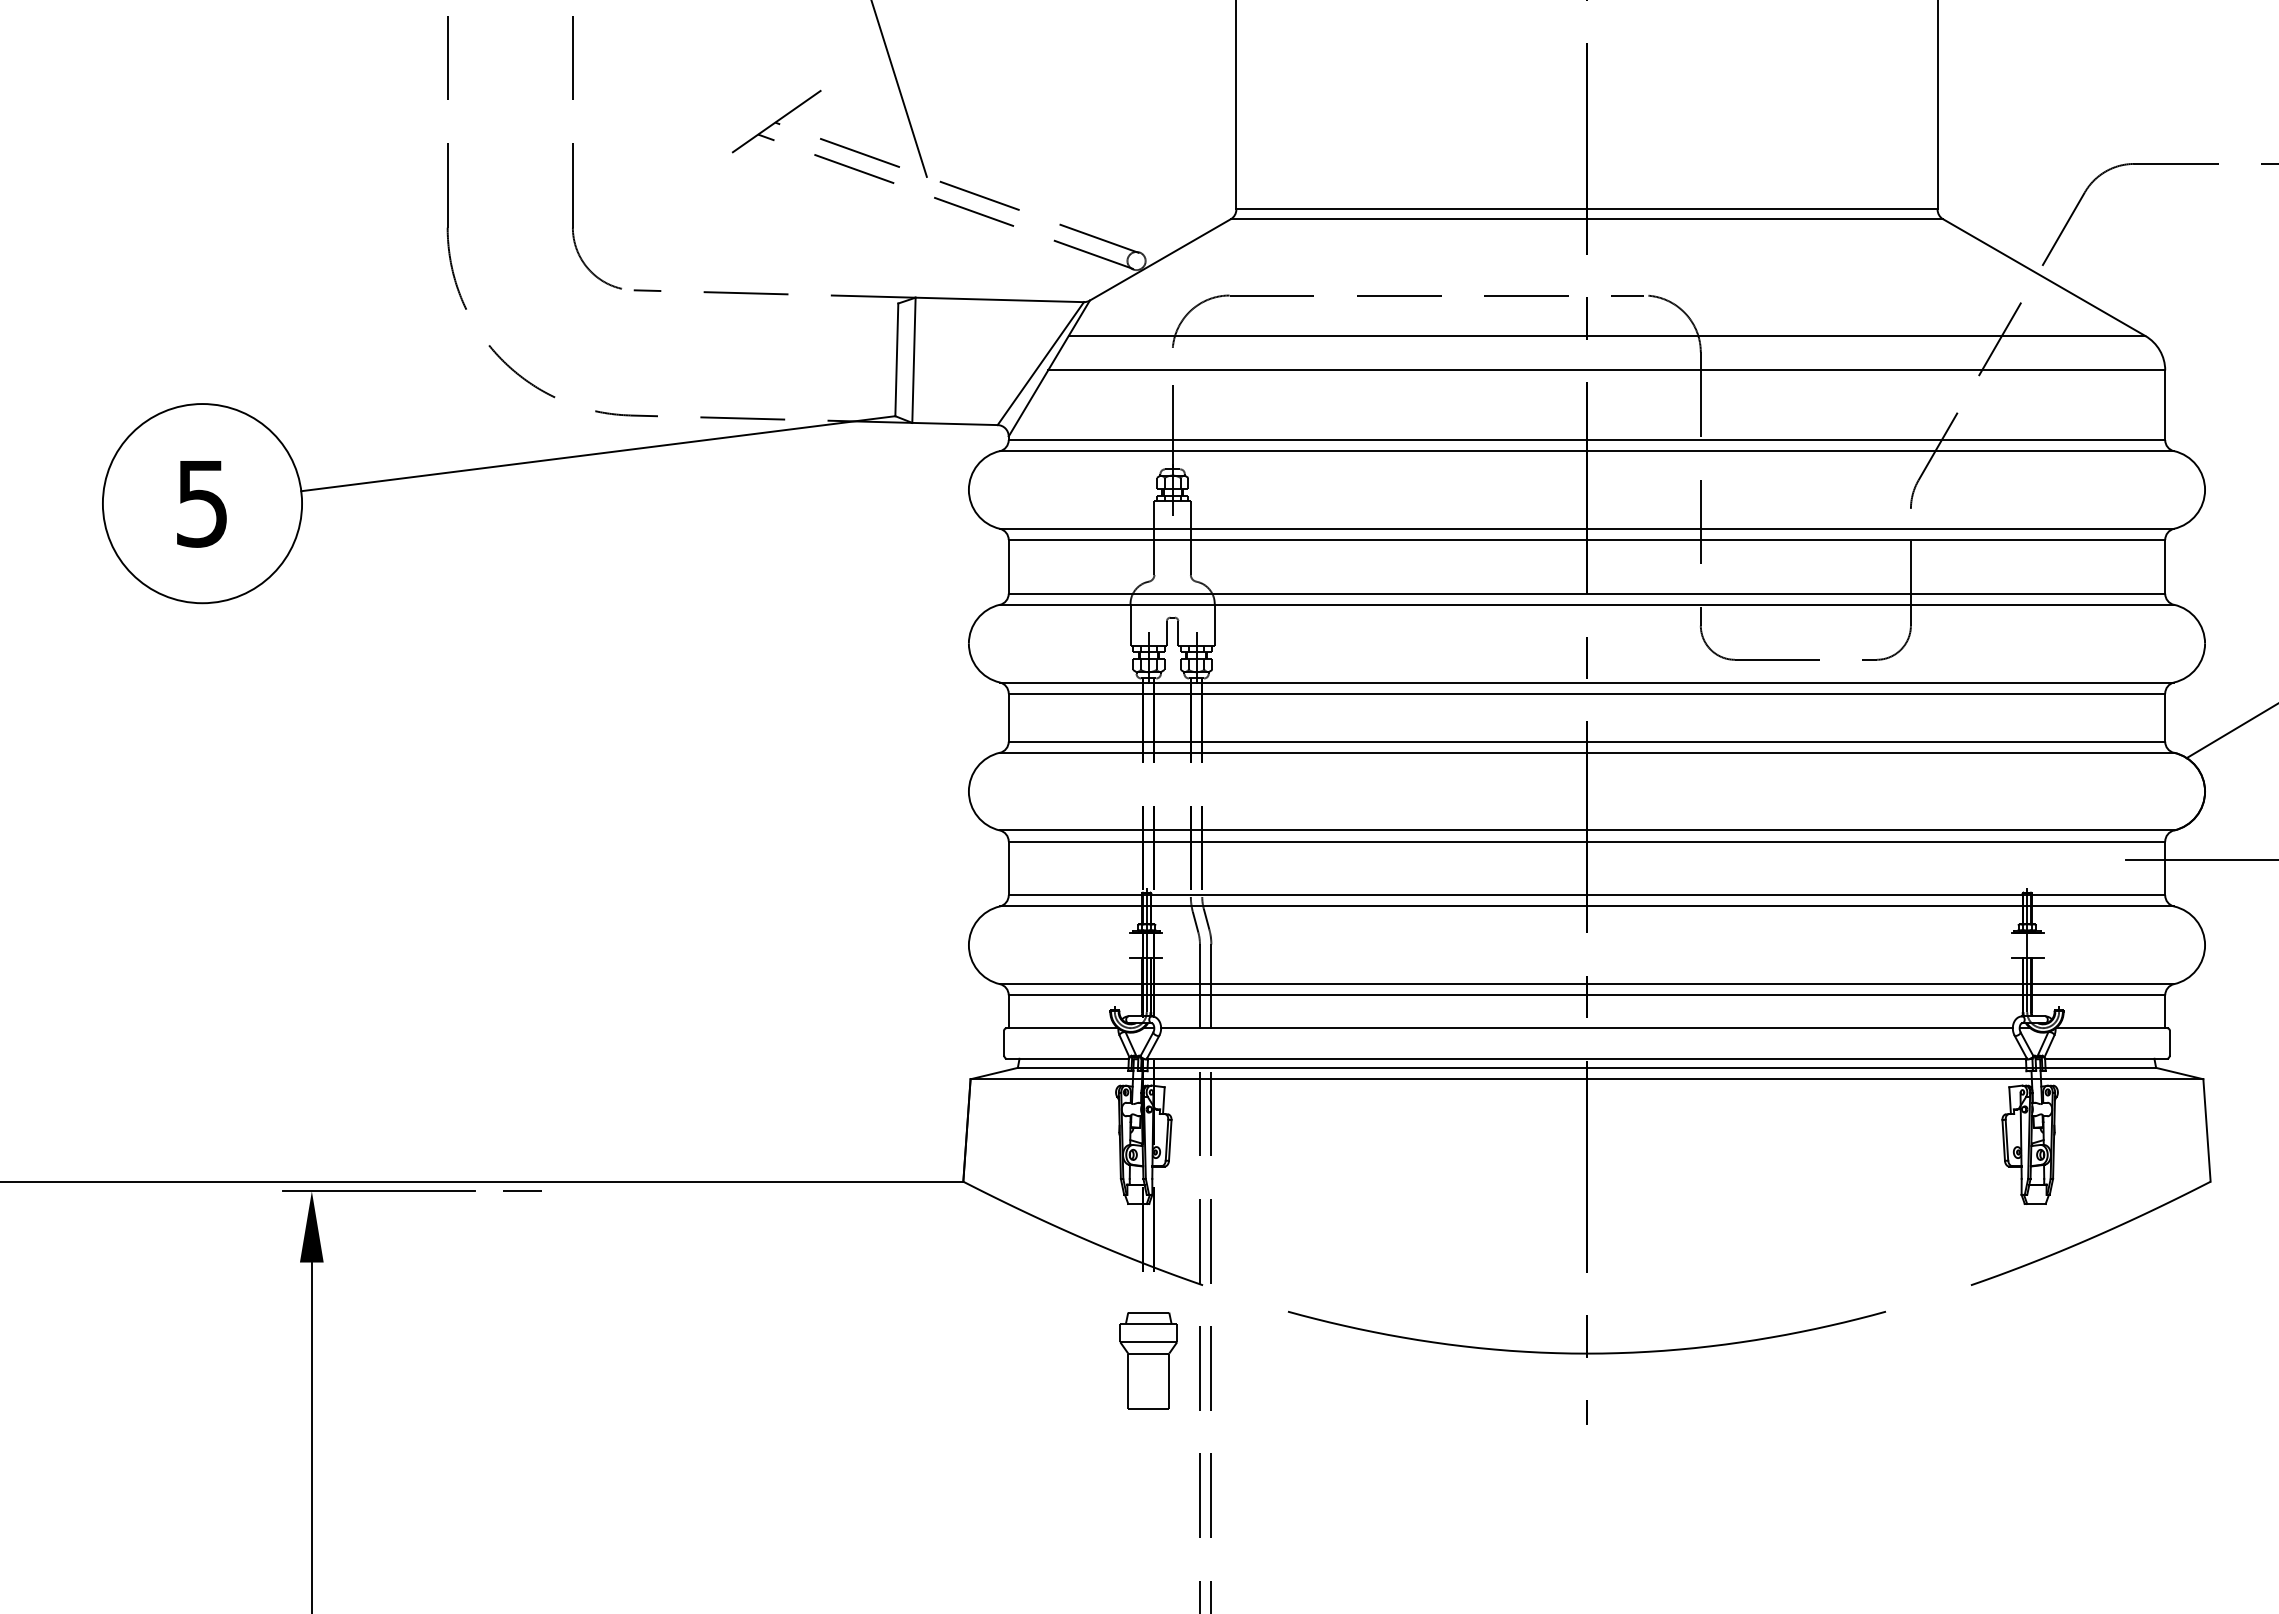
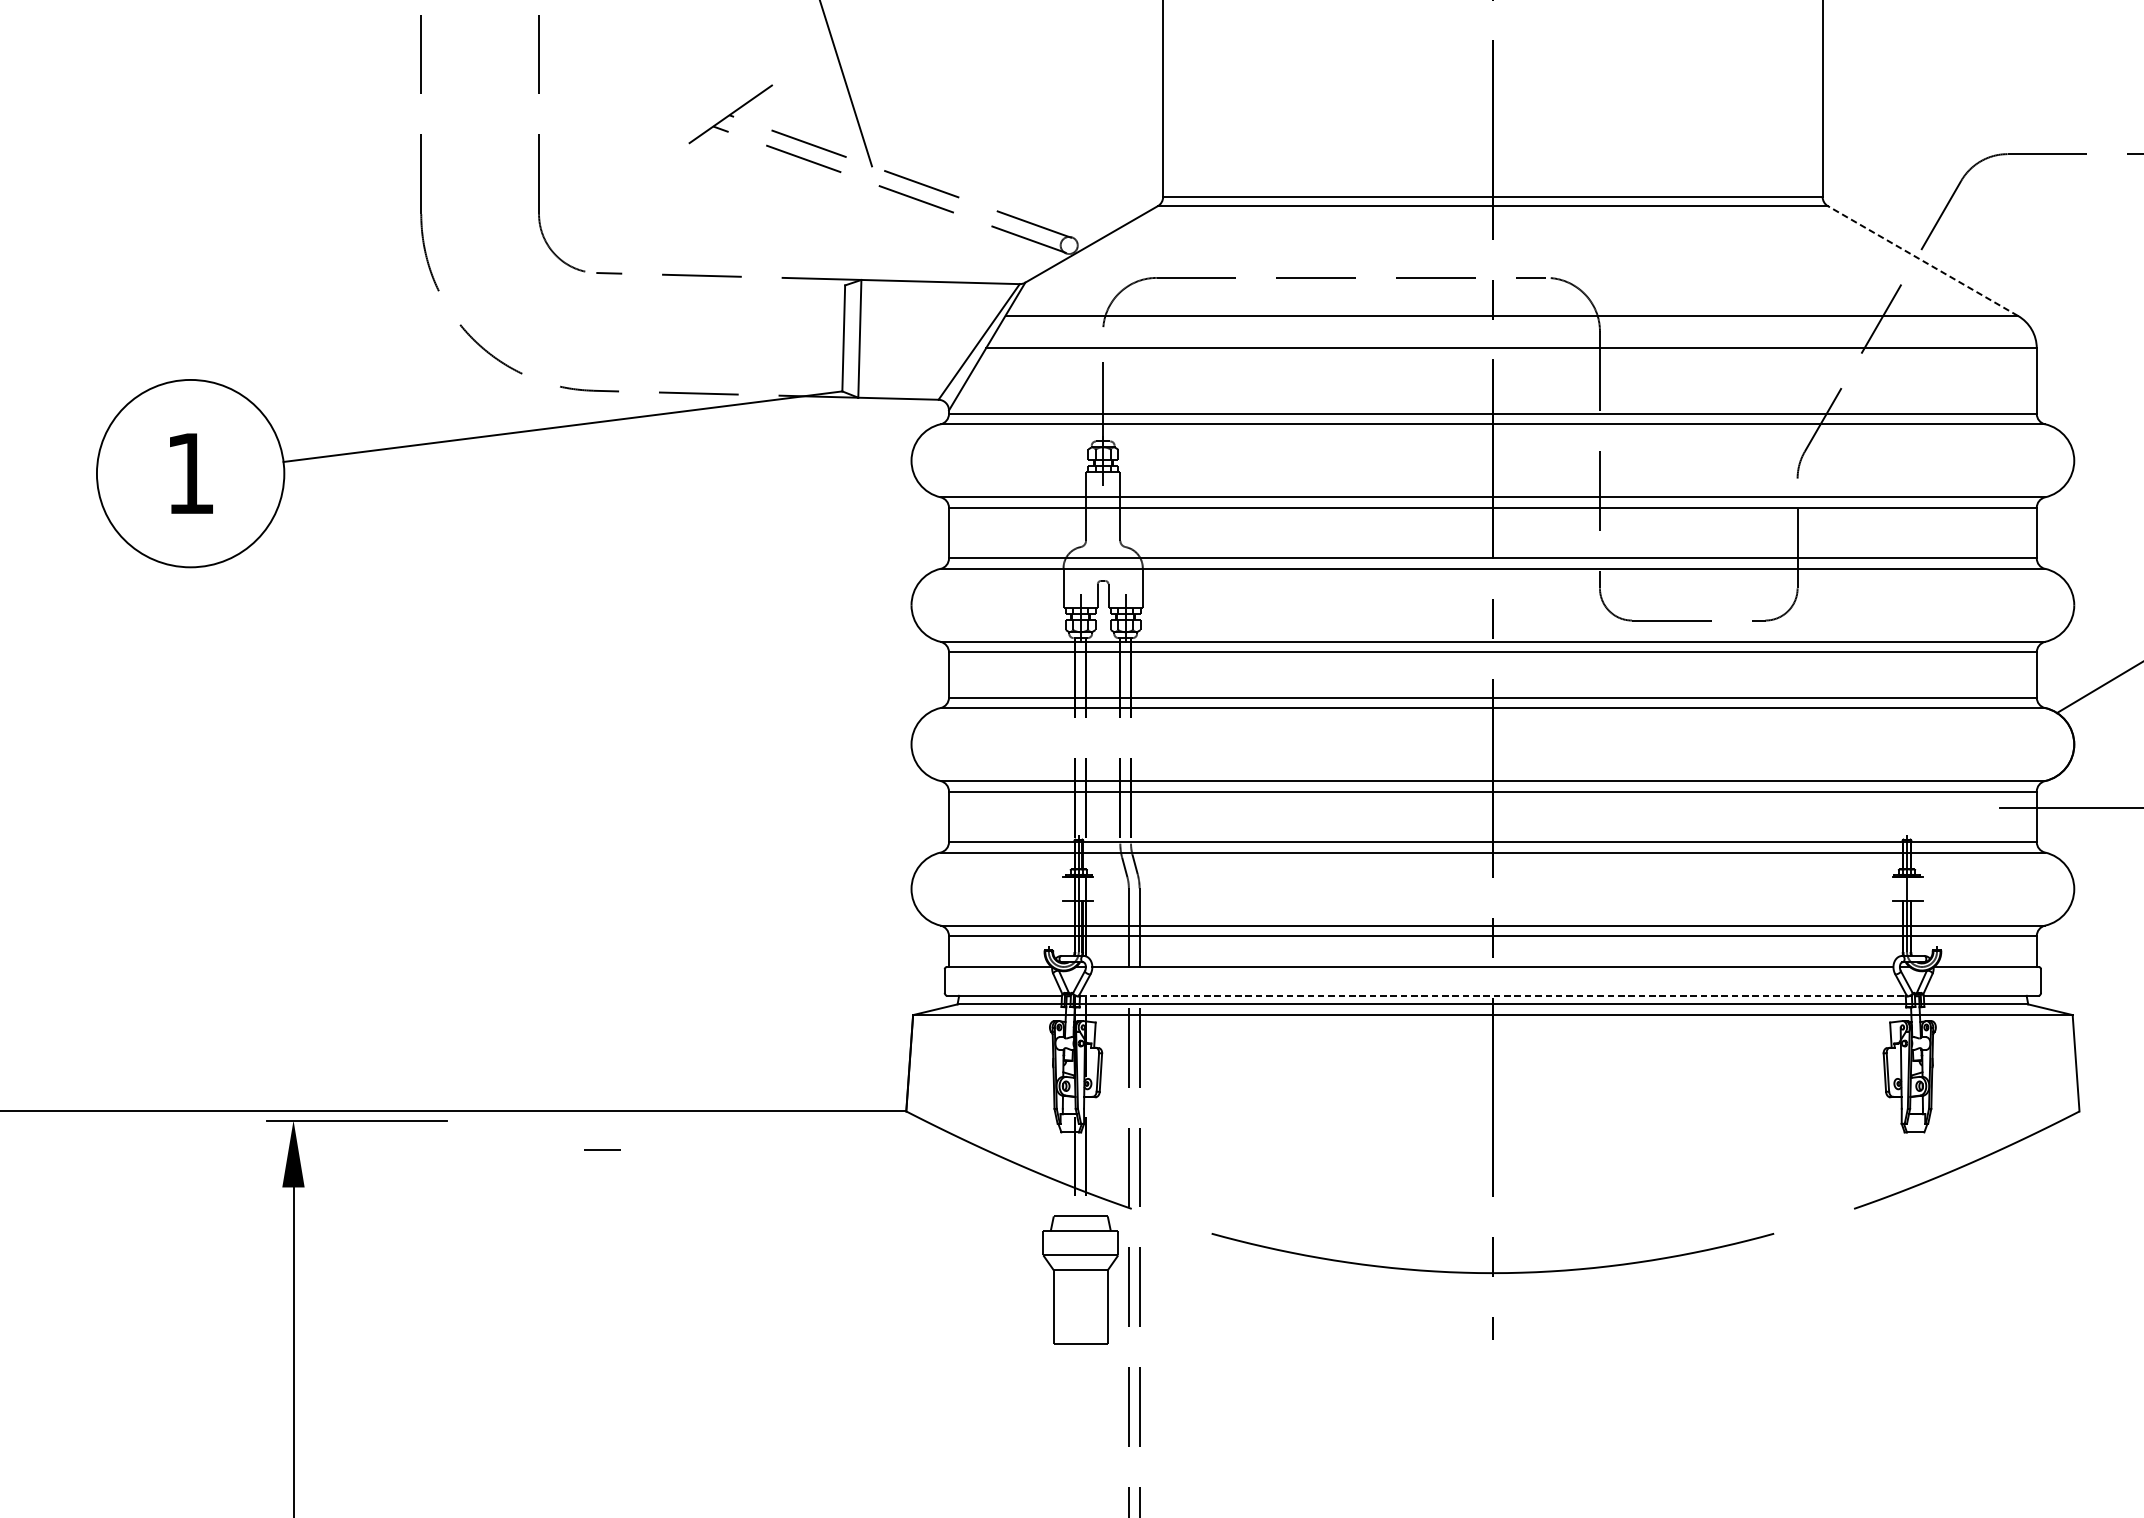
line: (2044, 277) -> (1923, 260), solid -> dashed
text: (201, 504) -> (189, 474), 5 -> 1
line: (1587, 1058) -> (1493, 995), solid -> dashed
line: (522, 1190) -> (601, 1148), moved
part: (1148, 1360) -> (1080, 1279), size x1.4

